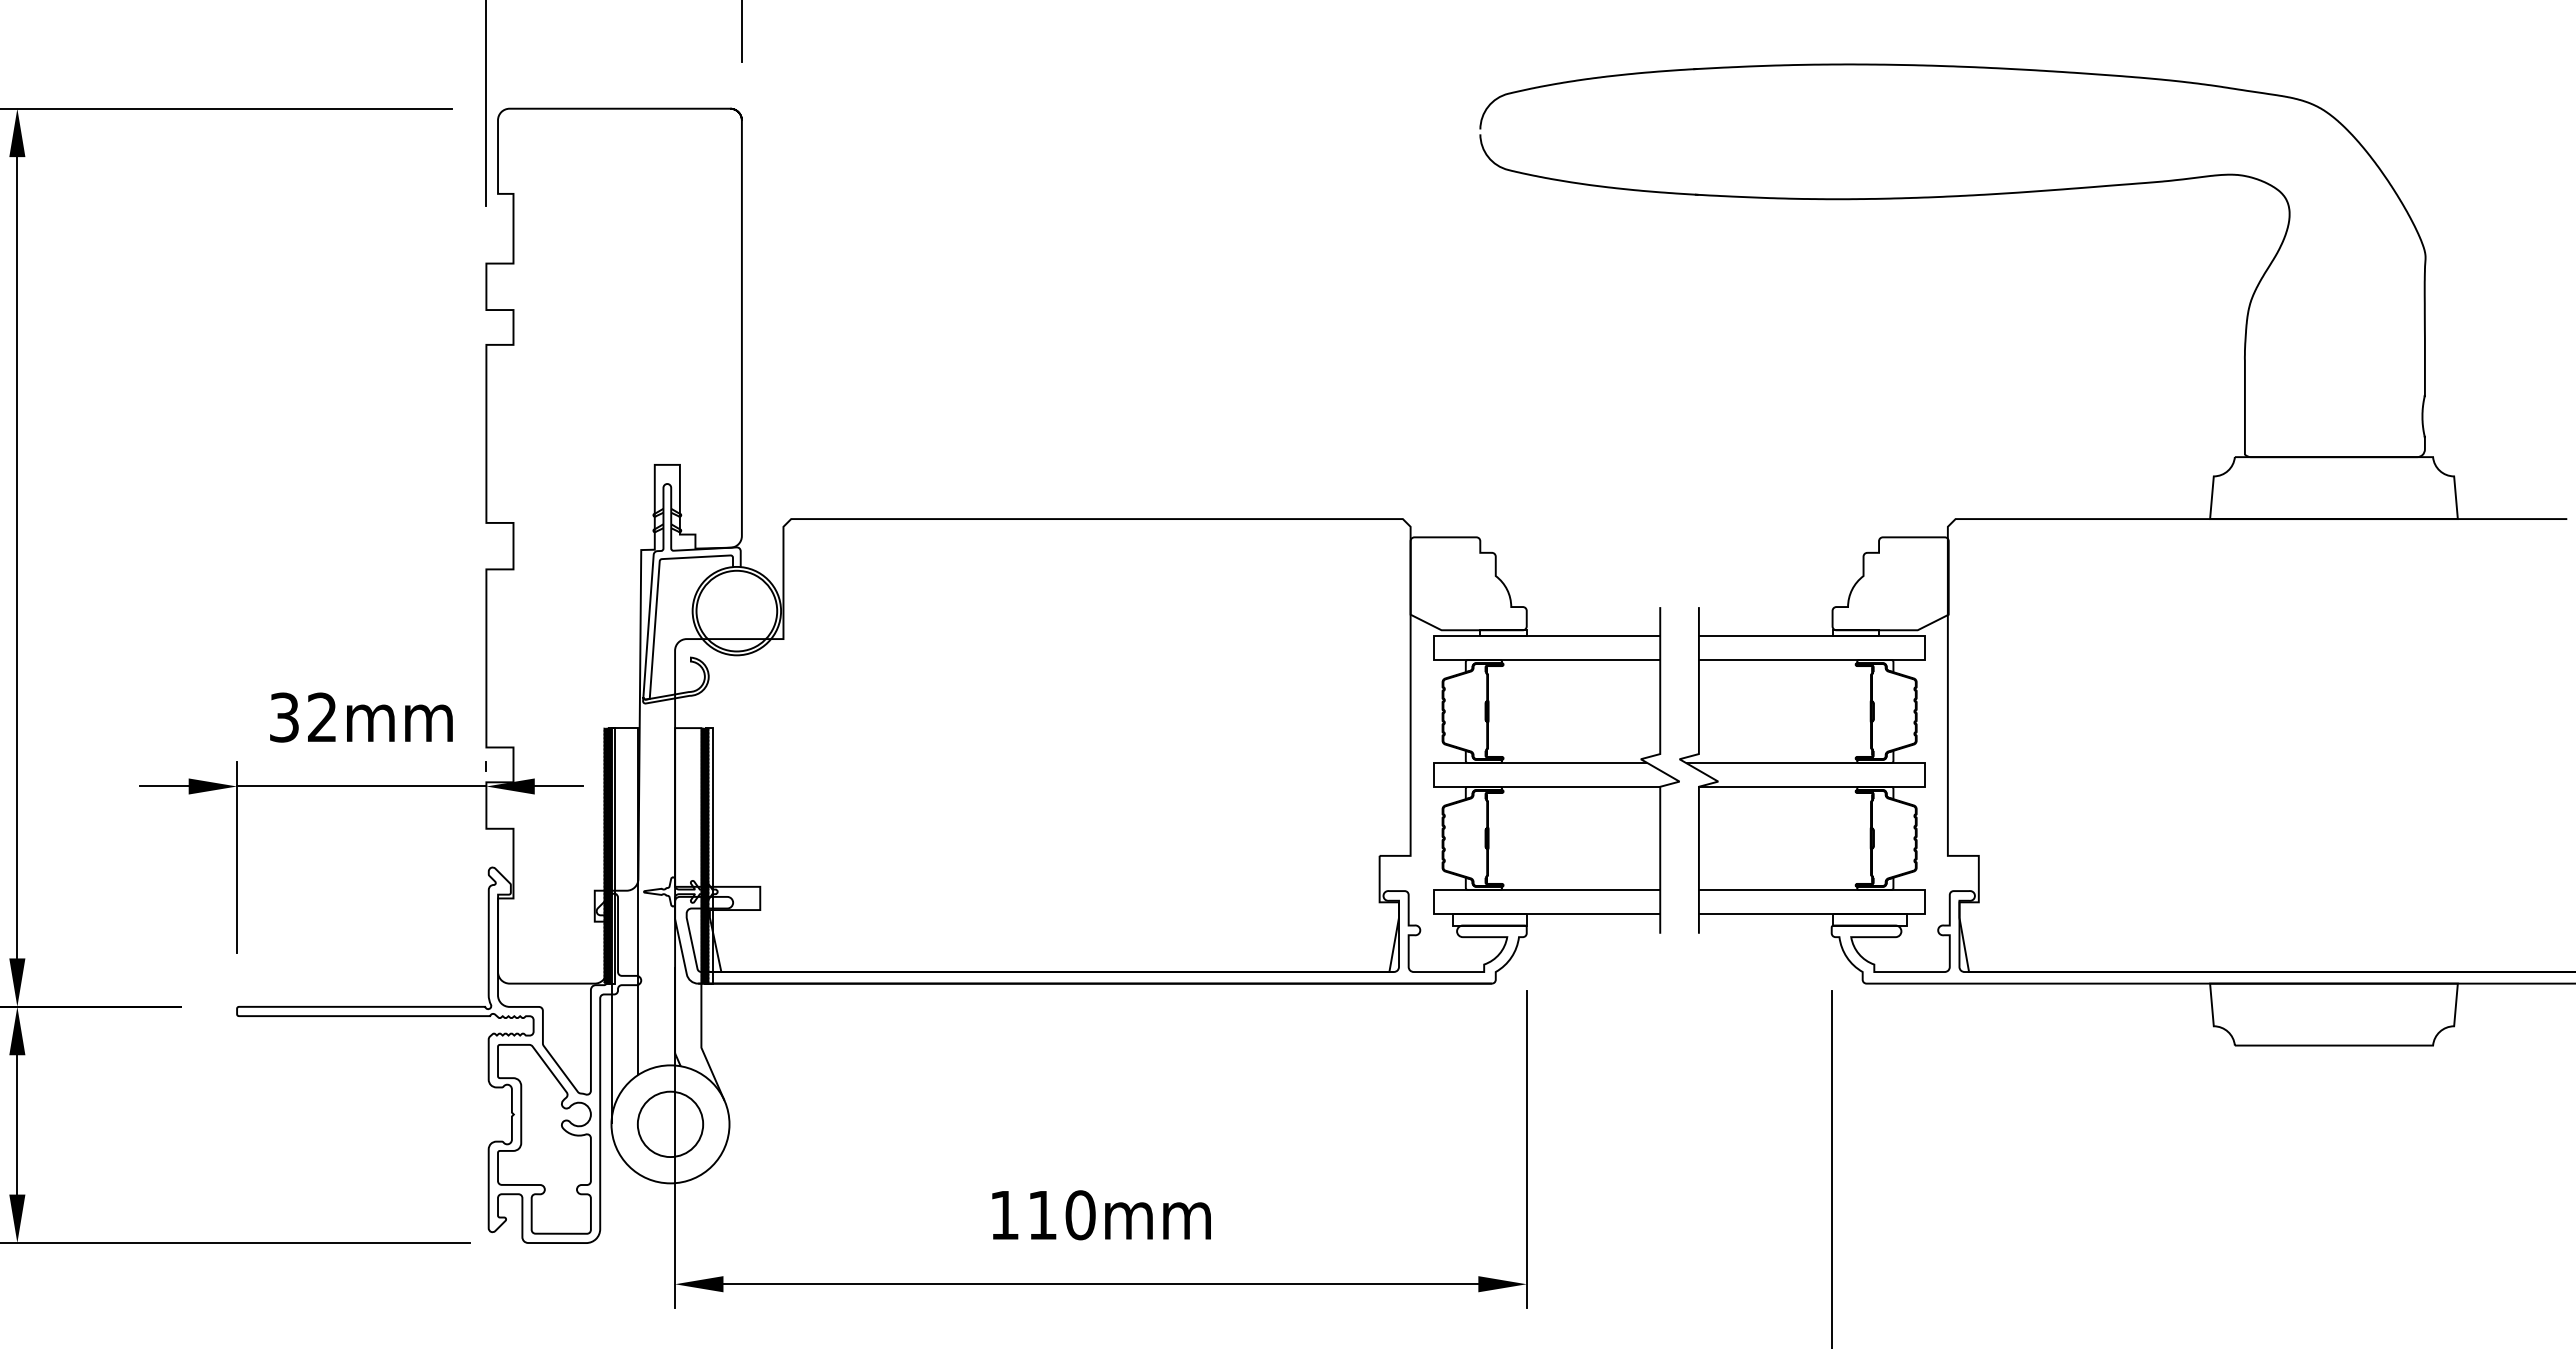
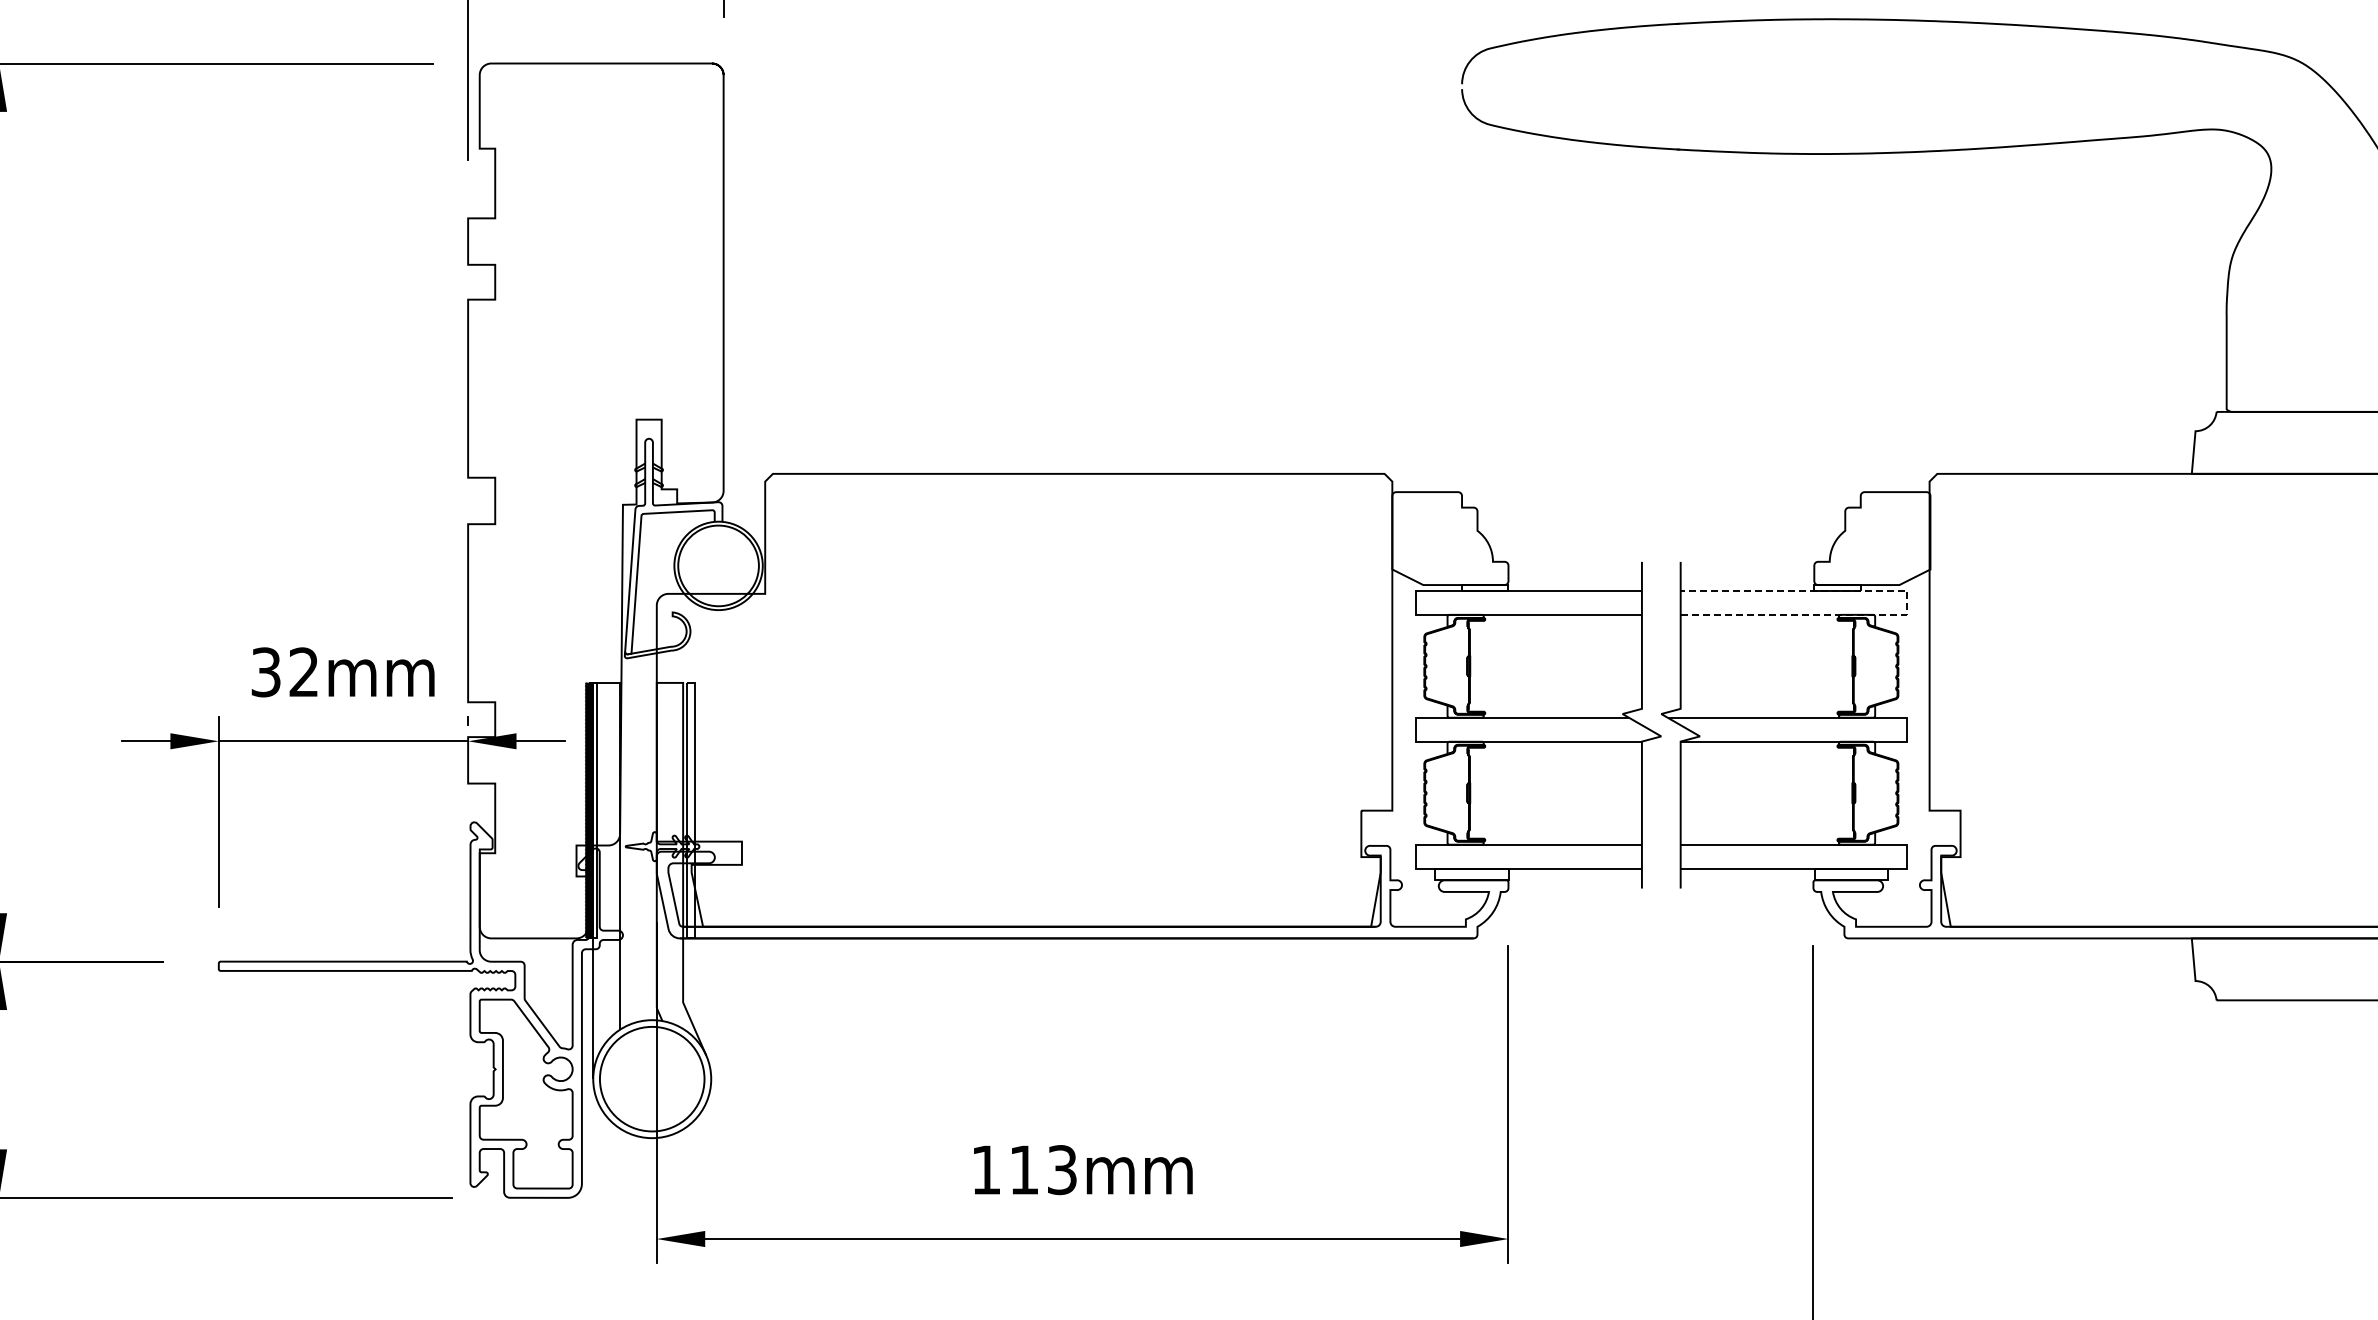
line: (1925, 647) -> (1907, 602), solid -> dashed
hatch: (705, 855) -> (687, 810), removed
circle: (670, 1124) -> (652, 1079), size x1.6
text: (1080, 1215) -> (1062, 1170), 110mm -> 113mm

